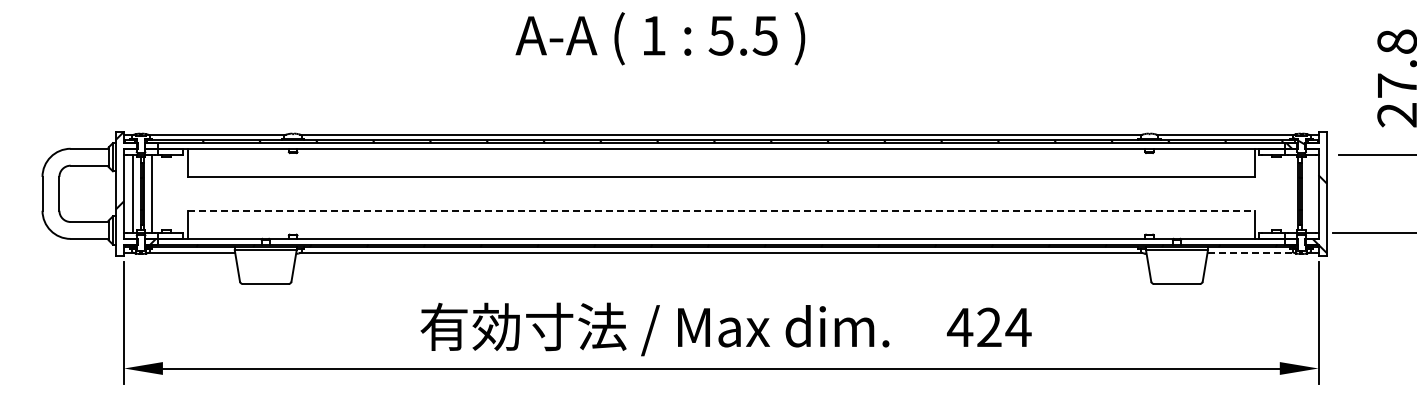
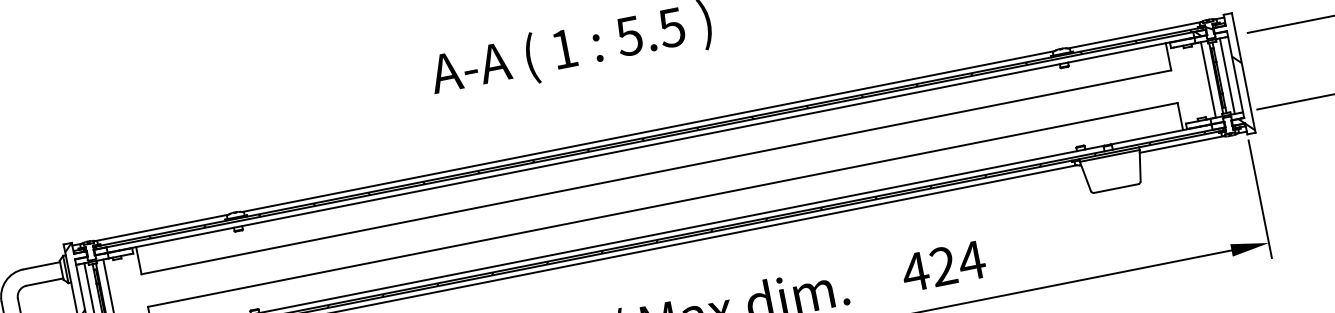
line: (1290, 193) -> (1208, 79), added
line: (1310, 193) -> (1227, 75), added
line: (721, 210) -> (662, 204), dashed -> solid
line: (1251, 253) -> (1182, 144), dashed -> solid

